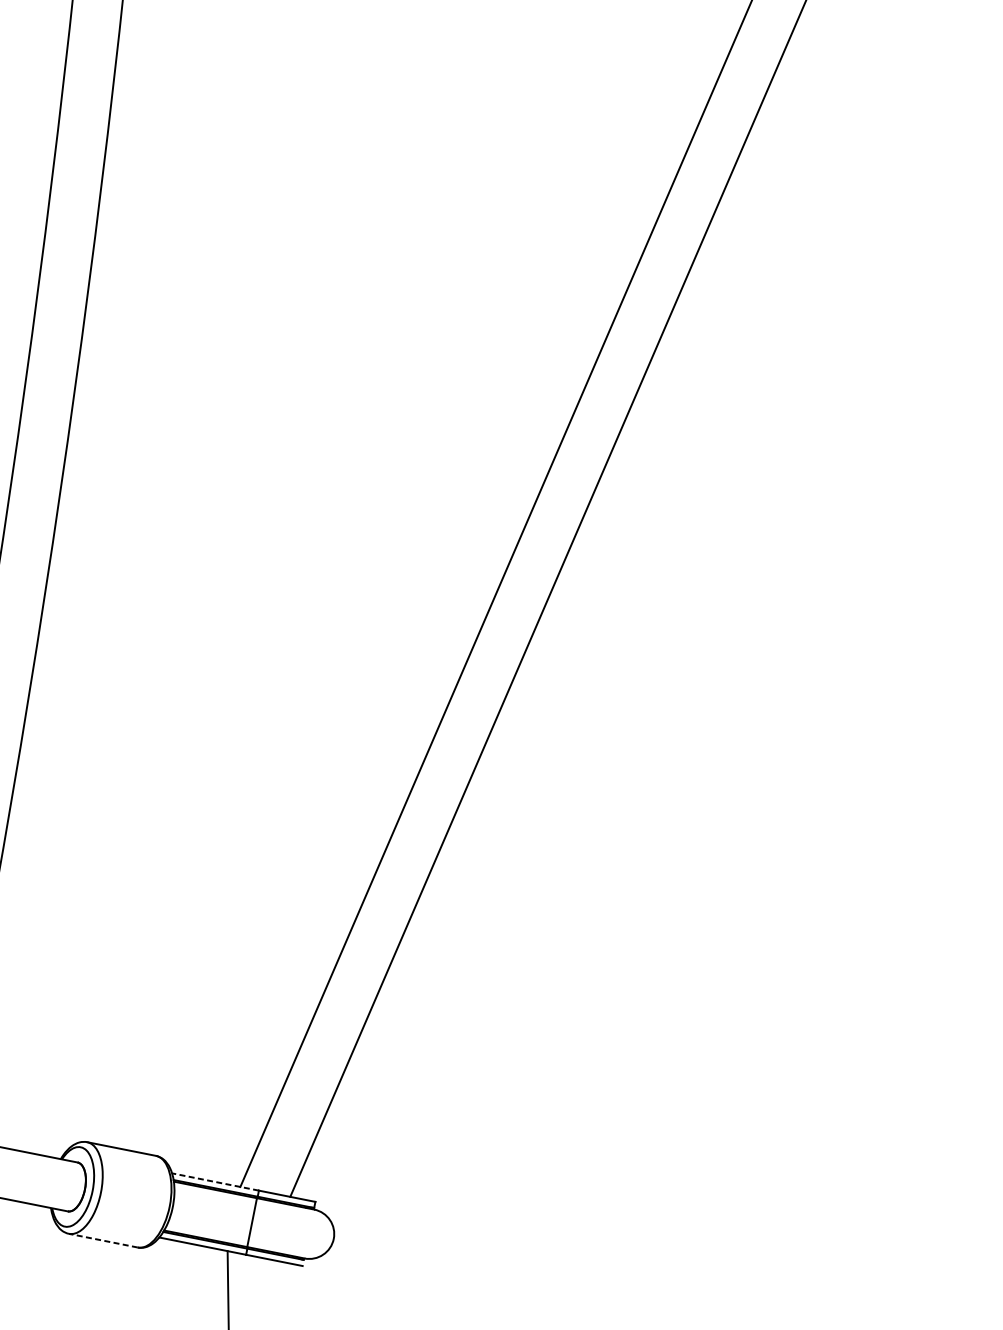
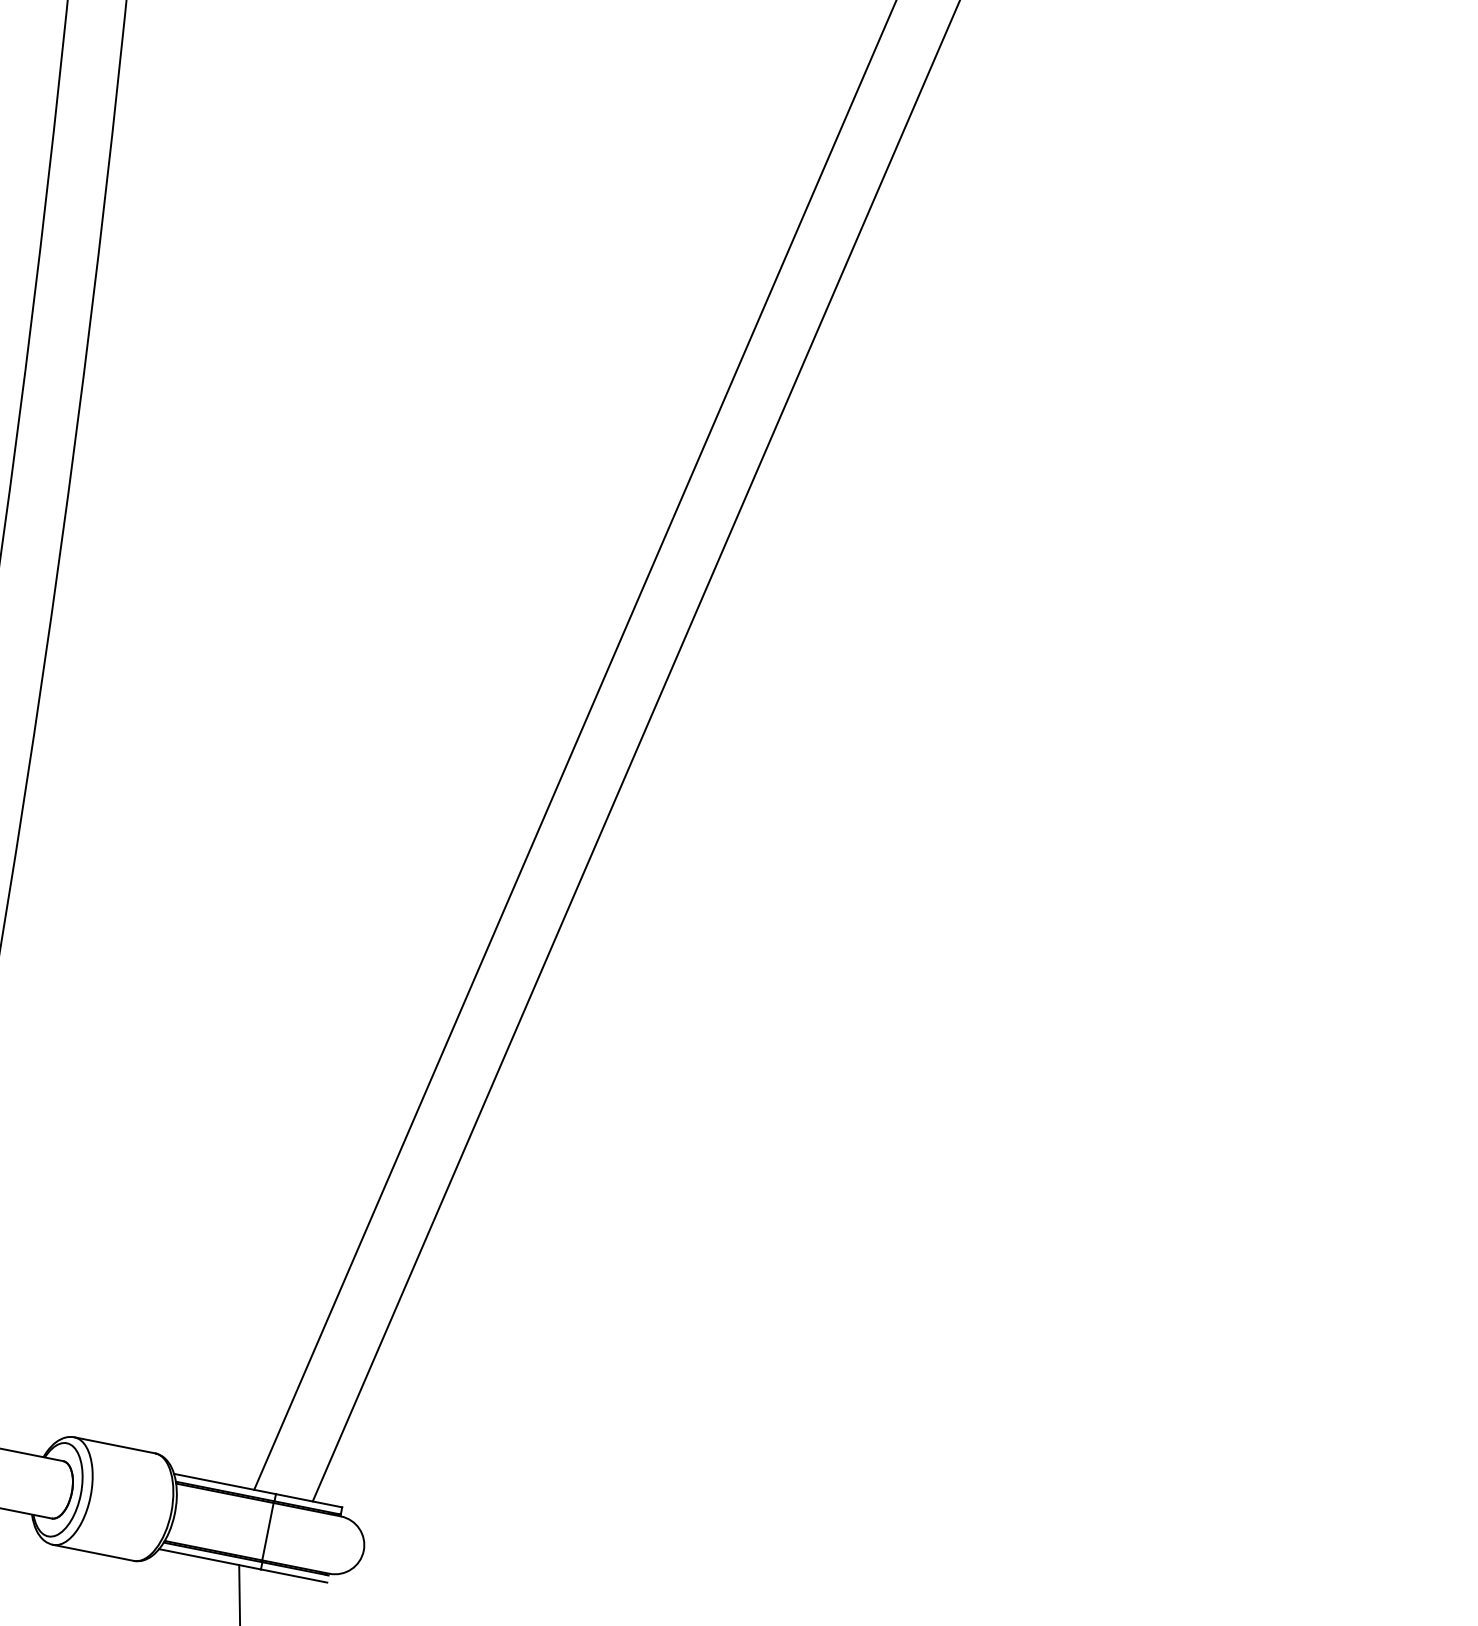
line: (215, 1182) -> (225, 1484), dashed -> solid
line: (102, 1240) -> (92, 1552), dashed -> solid

